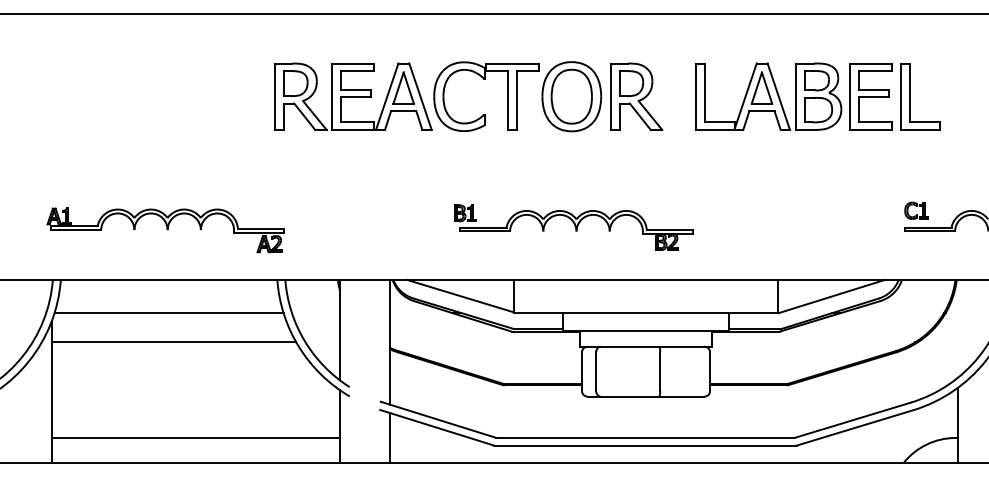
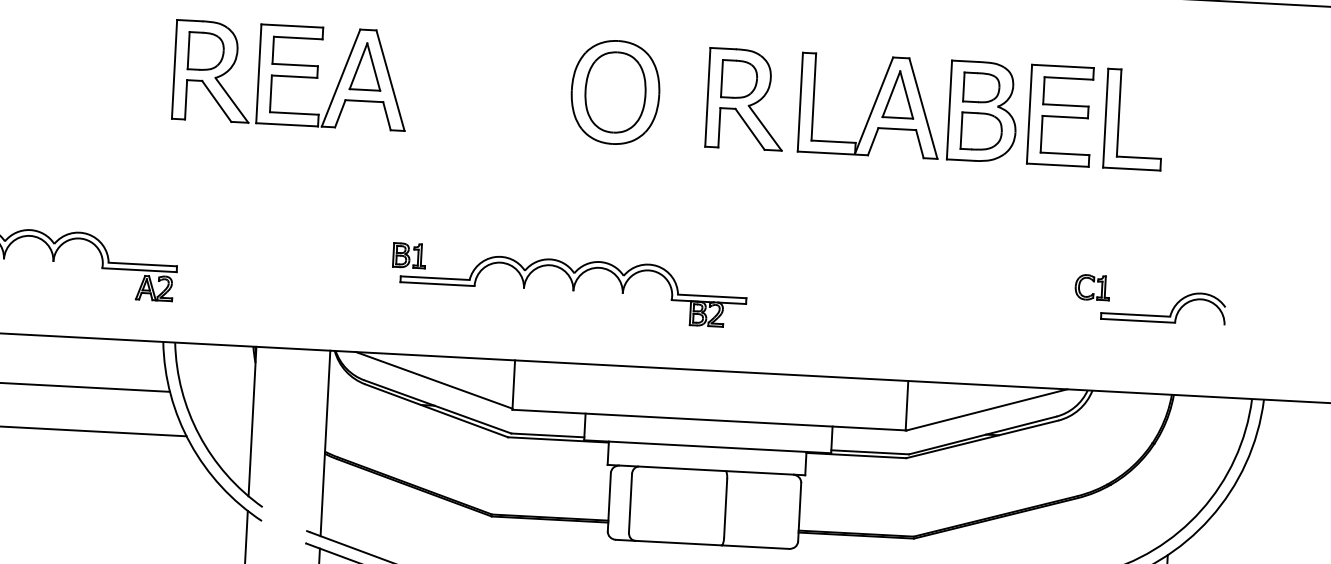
part: (485, 79) -> (488, 60), removed
part: (636, 96) -> (745, 98), moved
part: (916, 210) -> (1092, 287), moved
part: (573, 227) -> (569, 285), moved

